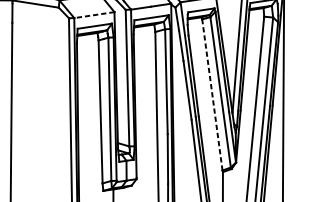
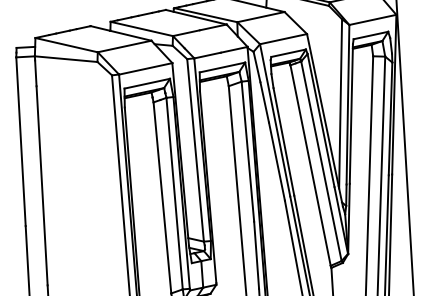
line: (94, 14) -> (145, 68), dashed -> solid
line: (212, 94) -> (310, 165), dashed -> solid

